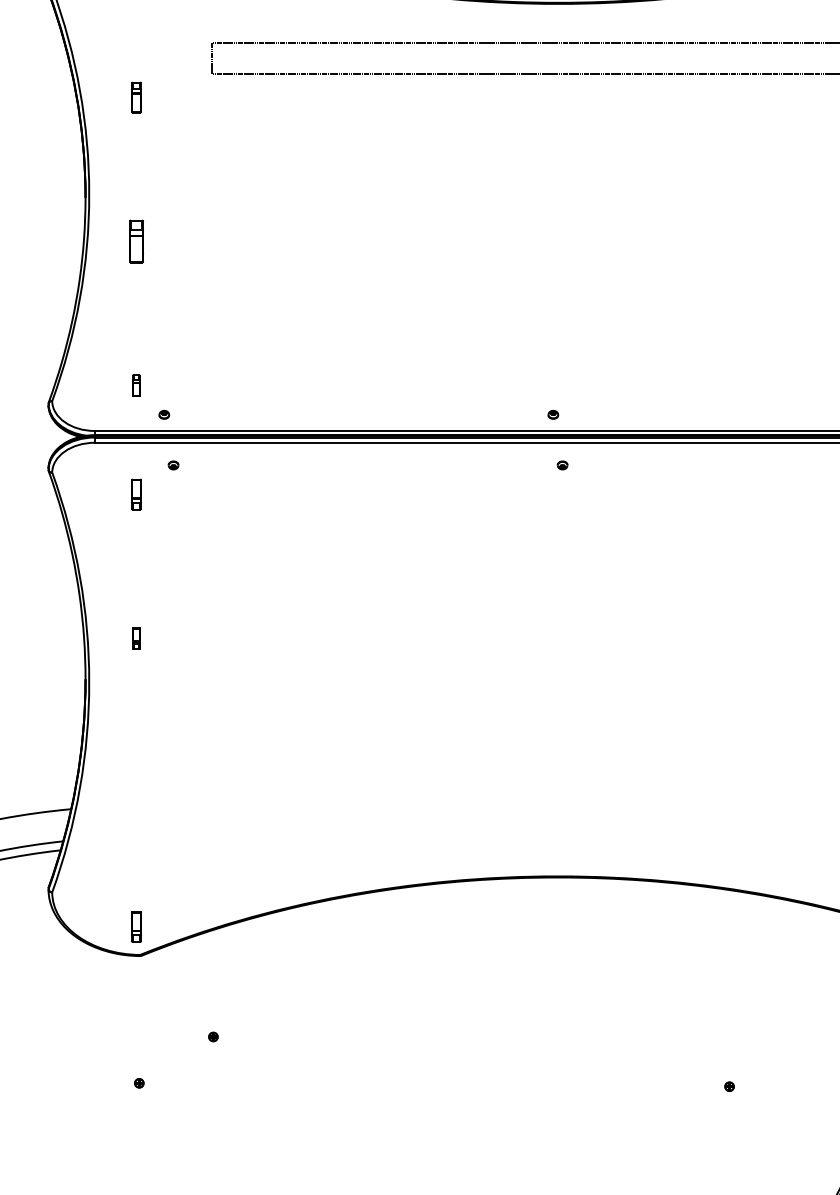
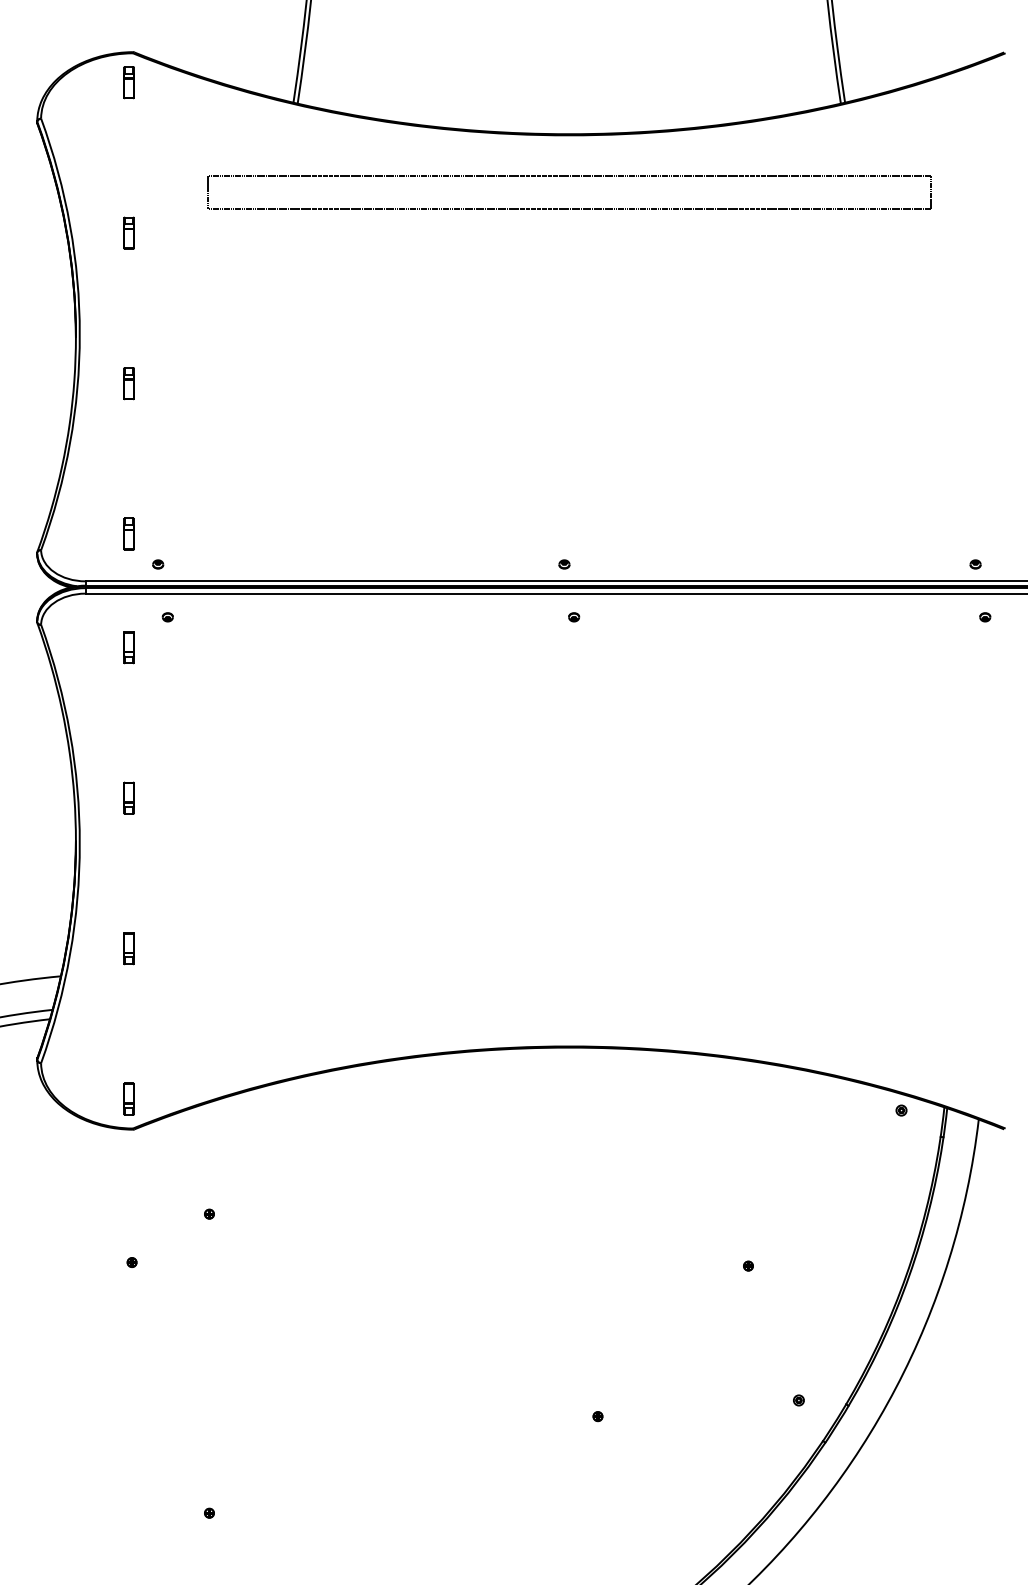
part: (135, 241) -> (128, 383), size x0.71
part: (135, 385) -> (128, 533), size x1.43
part: (135, 637) -> (128, 797), size x1.43
part: (135, 782) -> (128, 948), added

